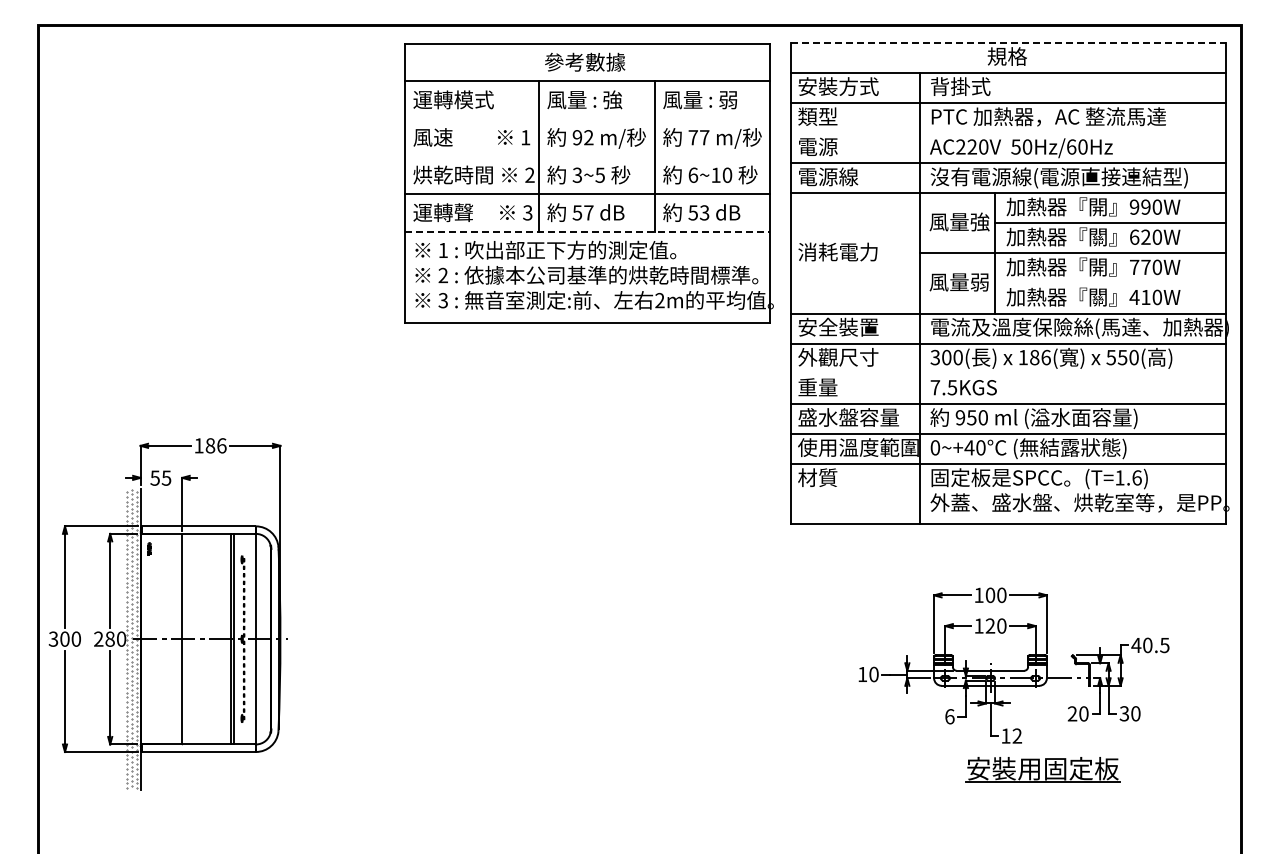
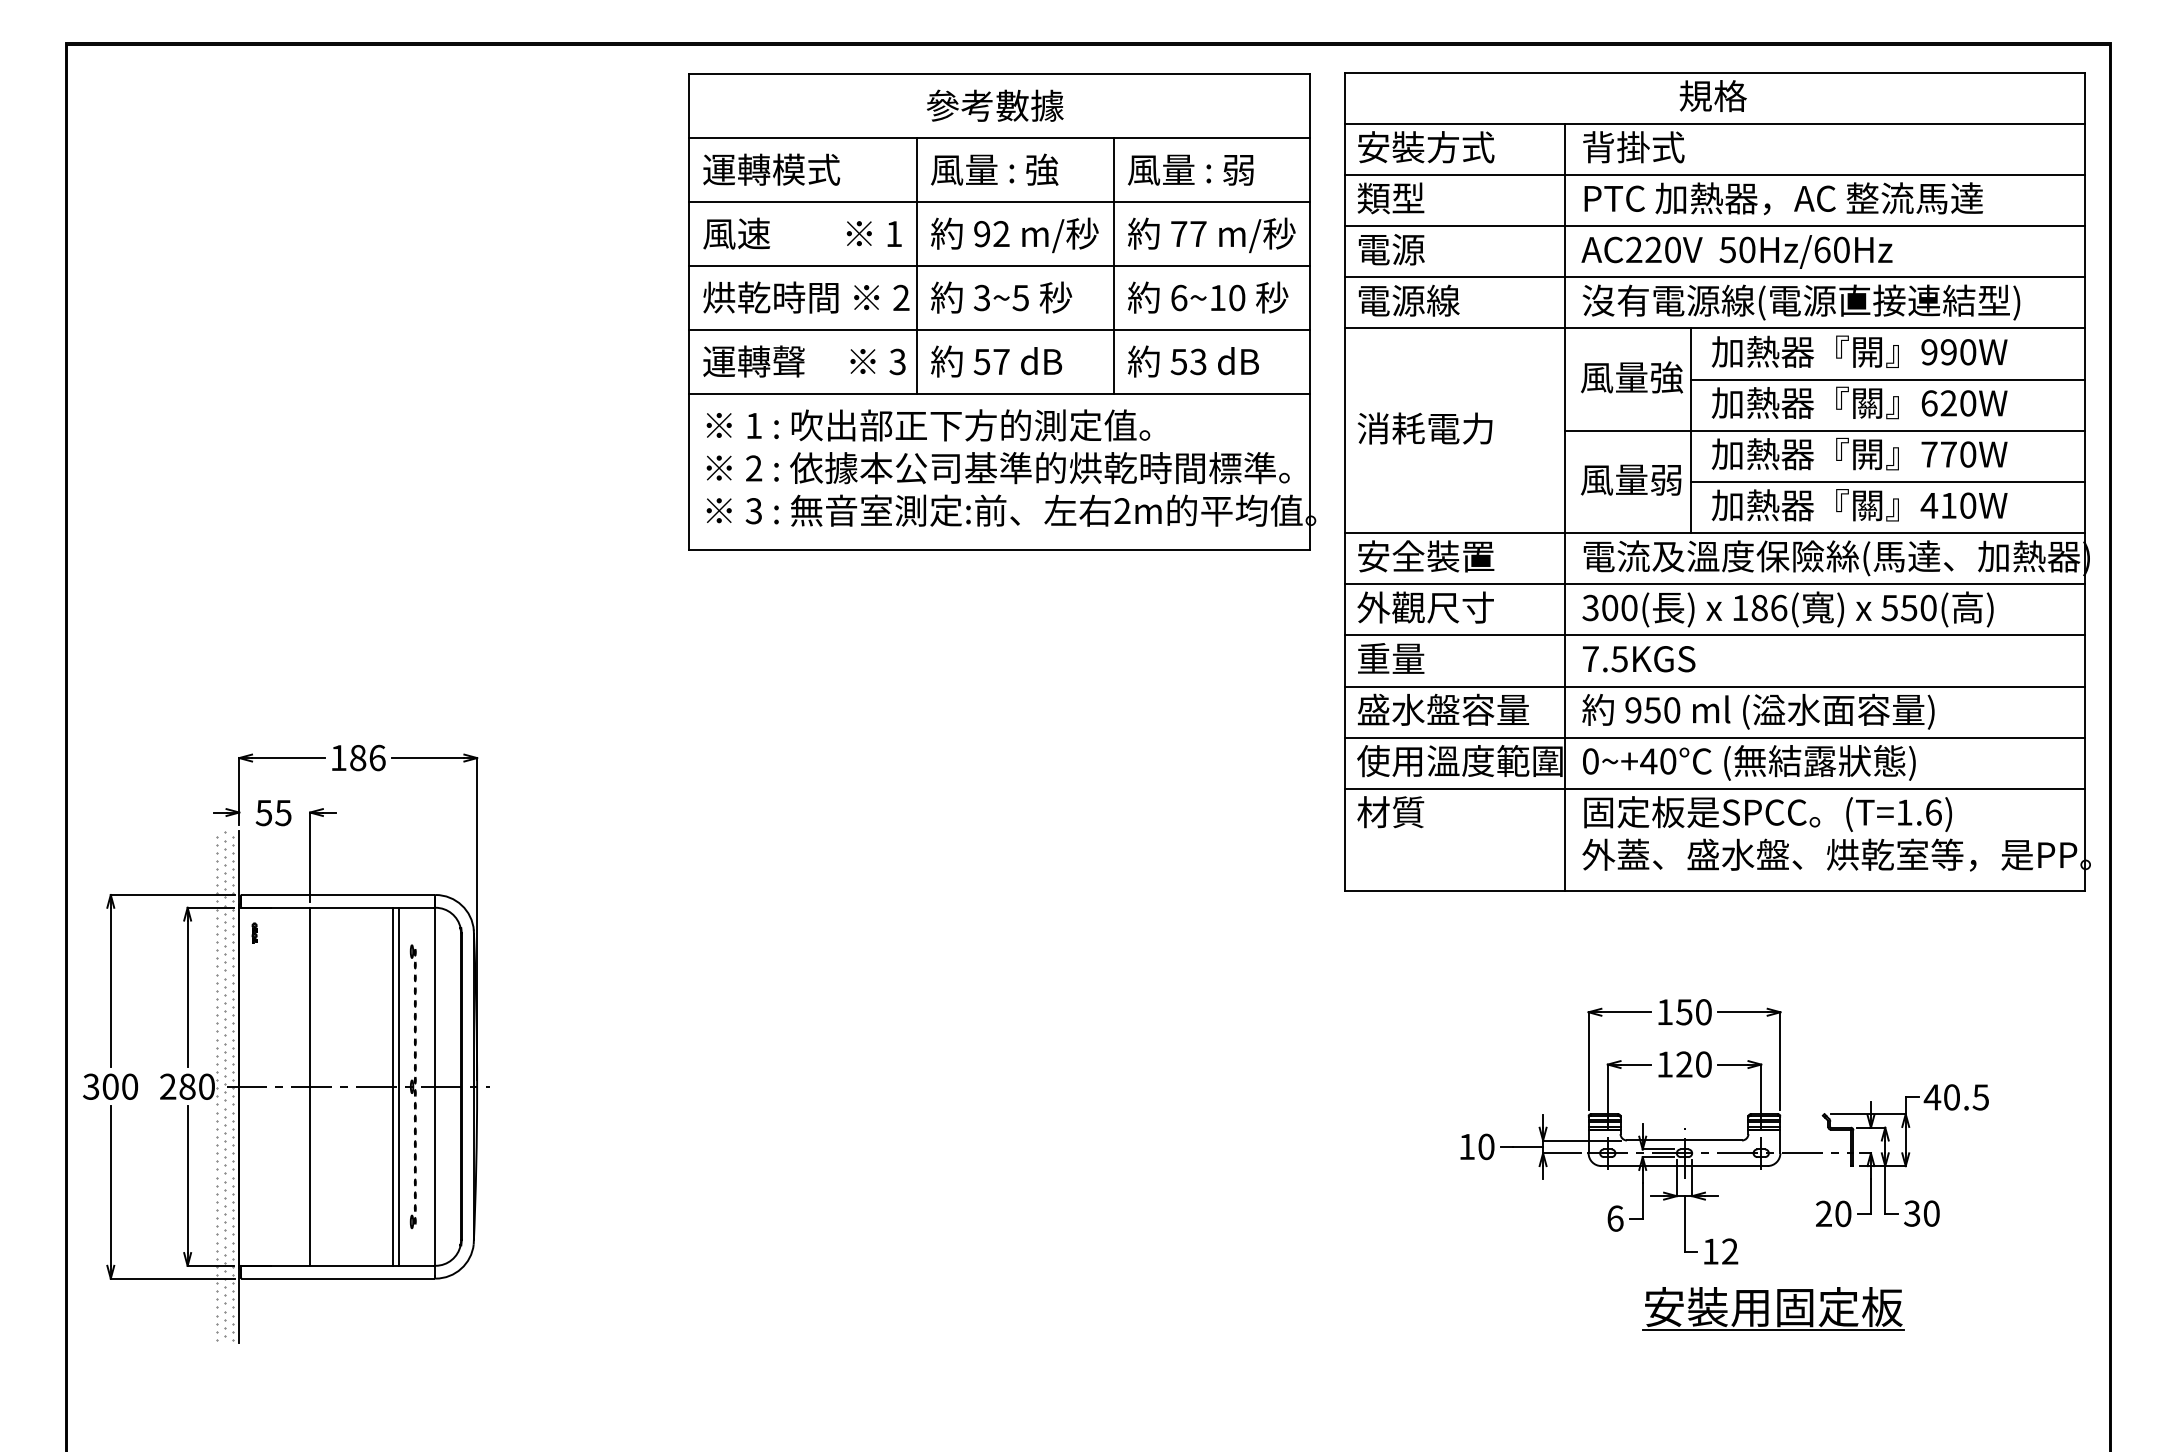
line: (1008, 42) -> (1715, 72), dashed -> solid
line: (587, 118) -> (999, 201), added
line: (1008, 133) -> (1715, 226), added
line: (587, 156) -> (999, 266), added
line: (588, 231) -> (1000, 393), dashed -> solid
line: (1110, 283) -> (1888, 481), added
line: (1008, 373) -> (1715, 635), added
text: (990, 594) -> (1684, 1010), 100 -> 150

